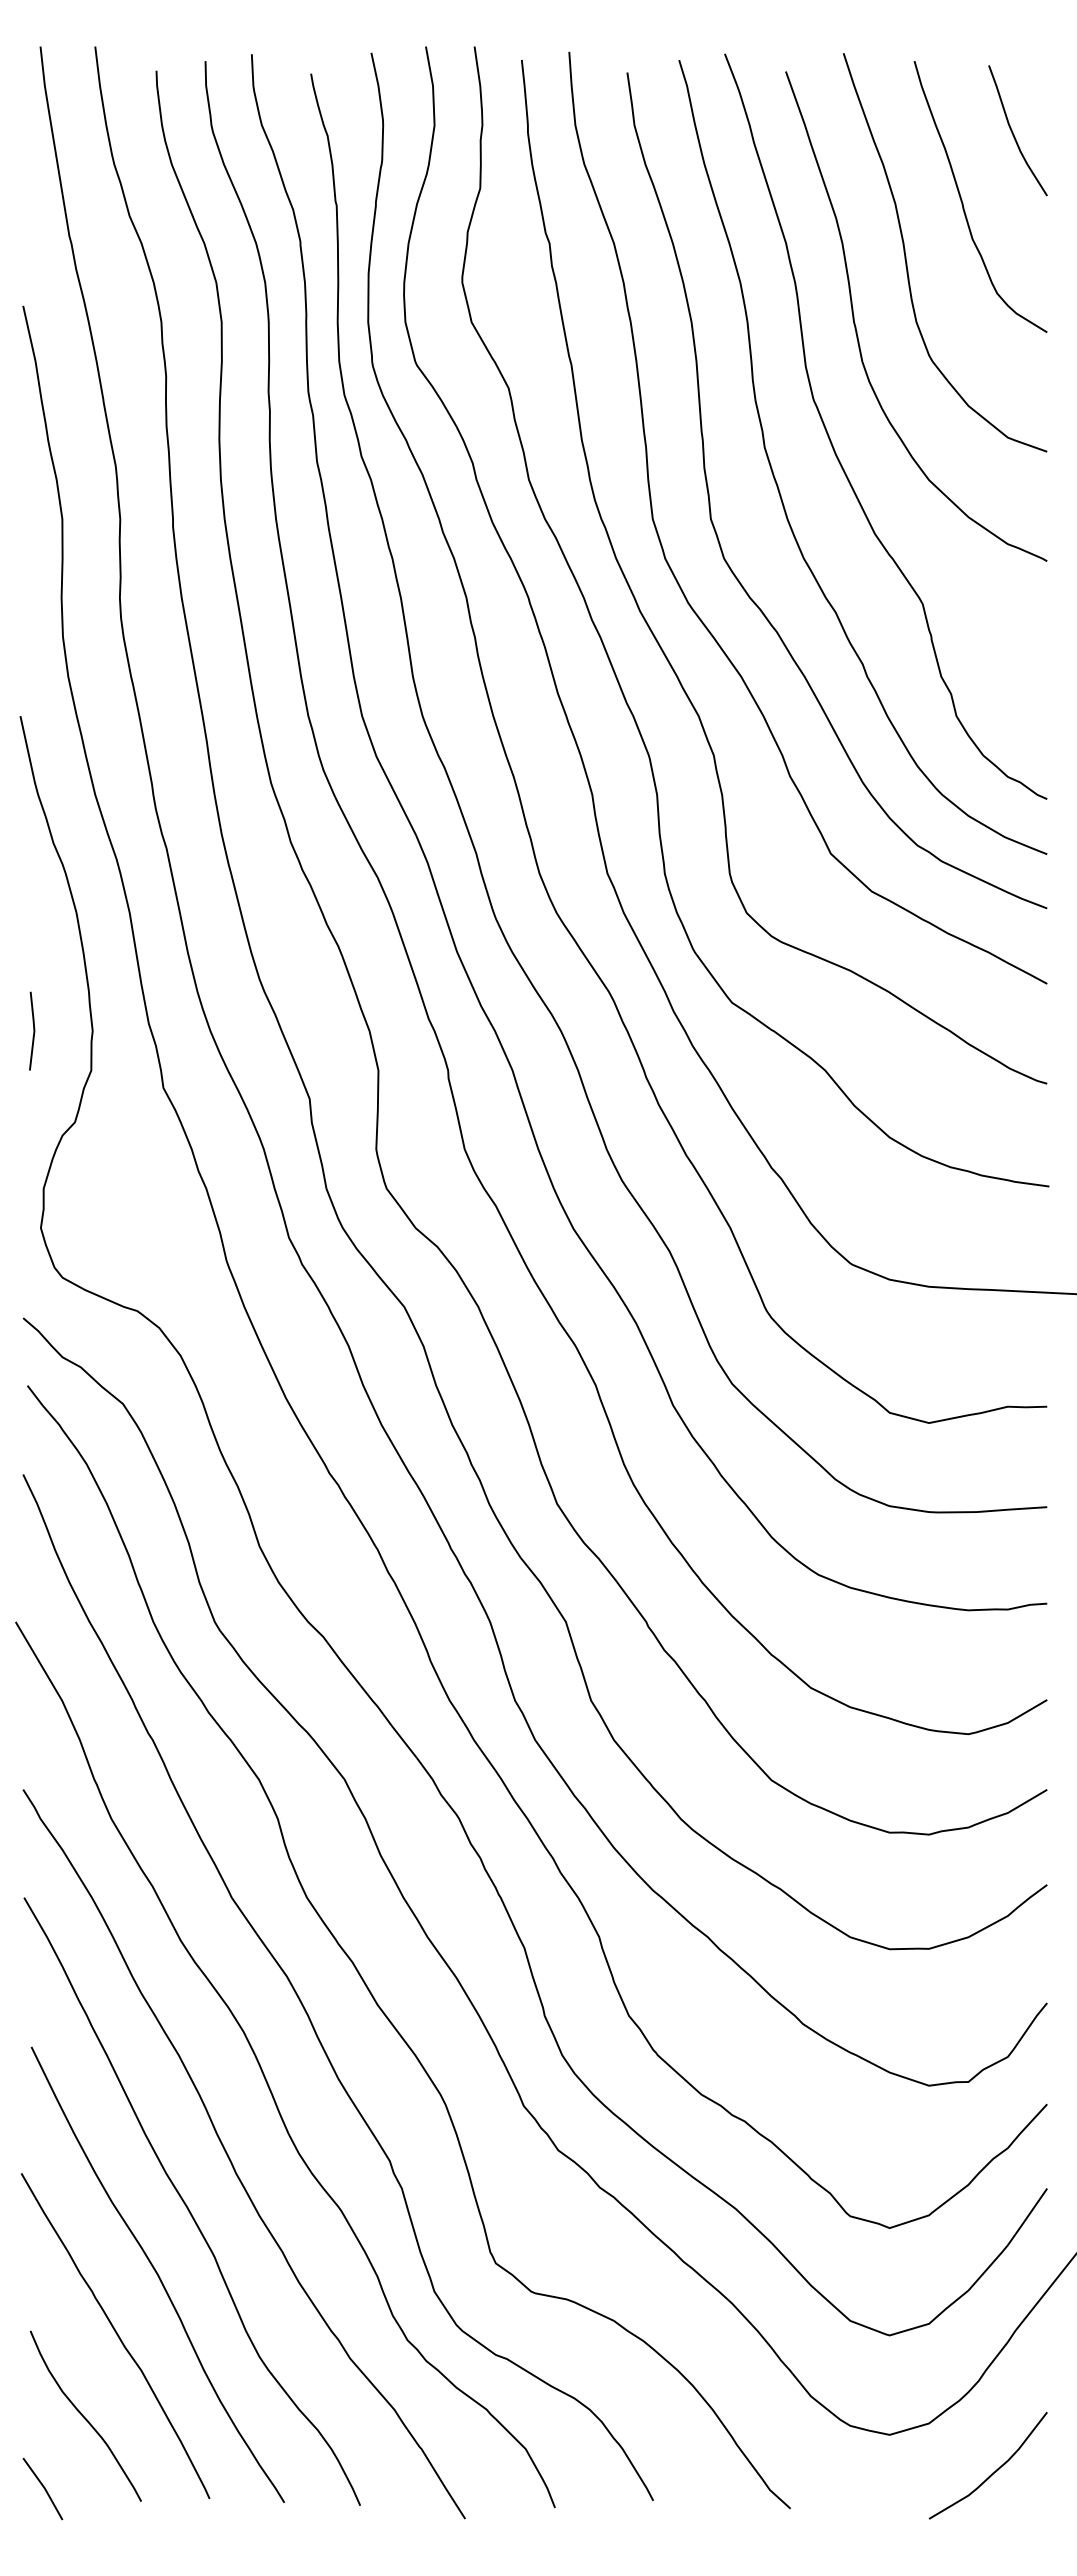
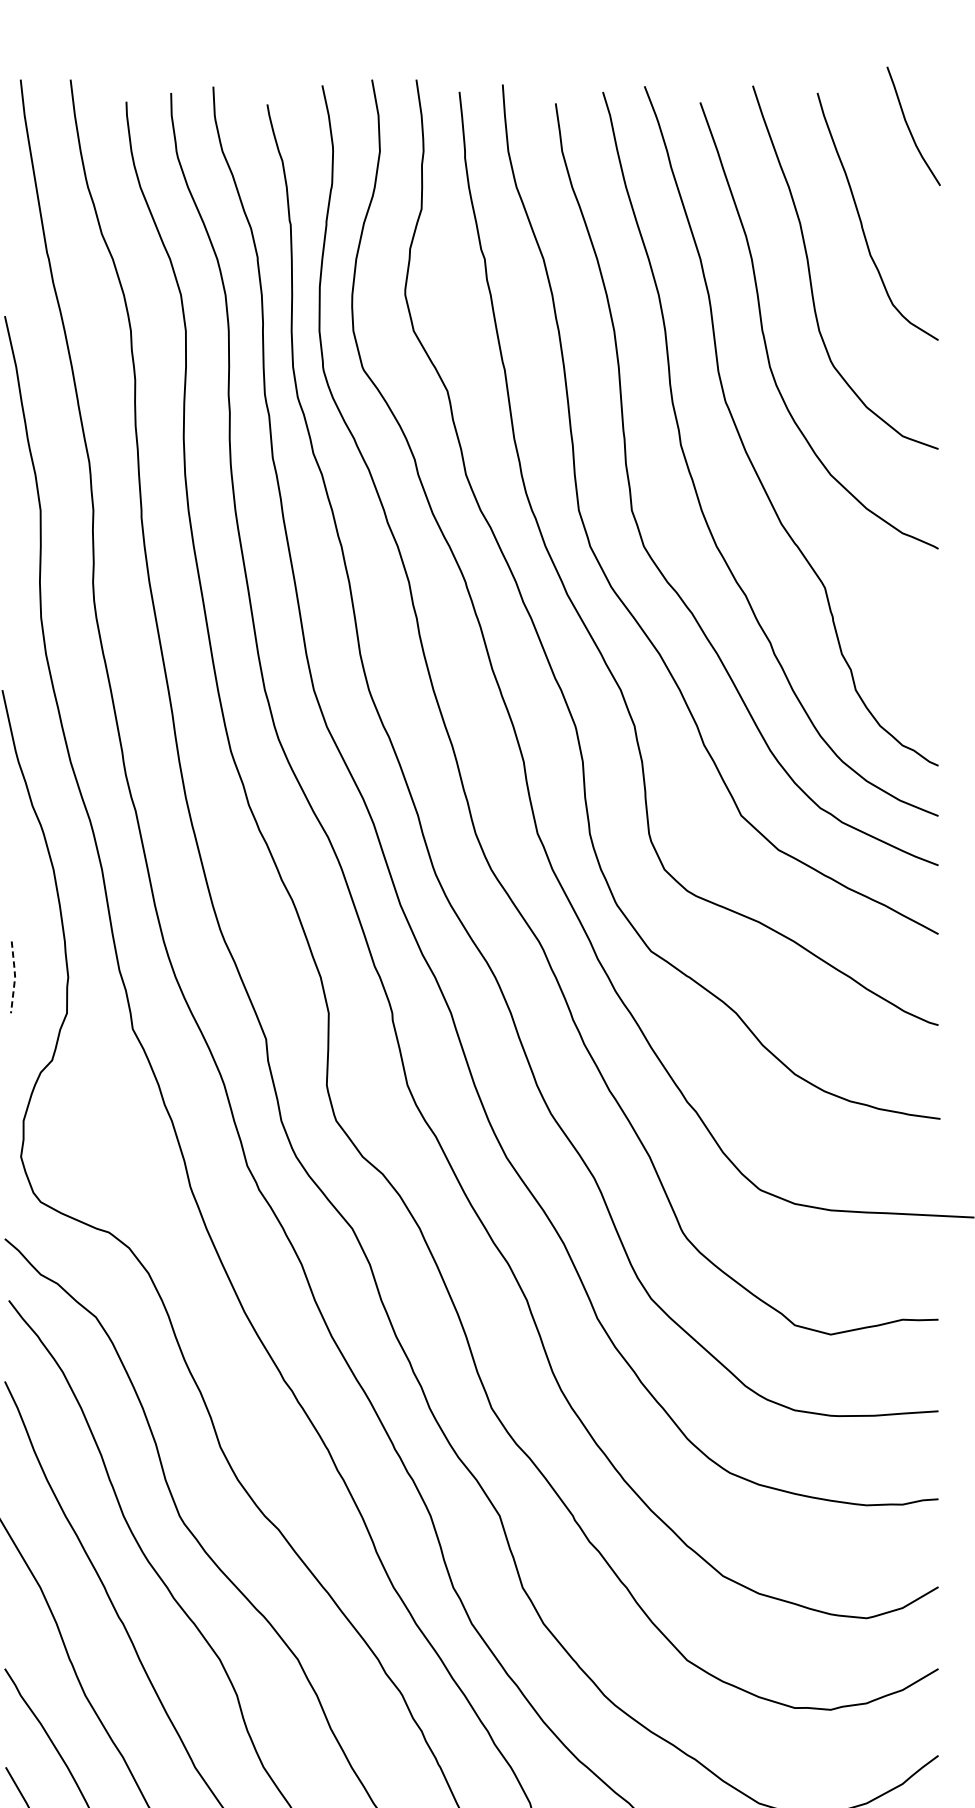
curve: (1013, 132) -> (909, 127), moved
line: (34, 1031) -> (15, 977), solid -> dashed

